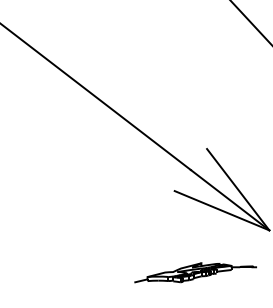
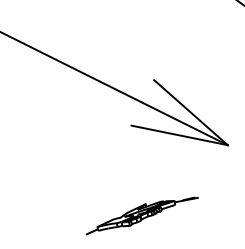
part: (195, 272) -> (141, 213), moved

